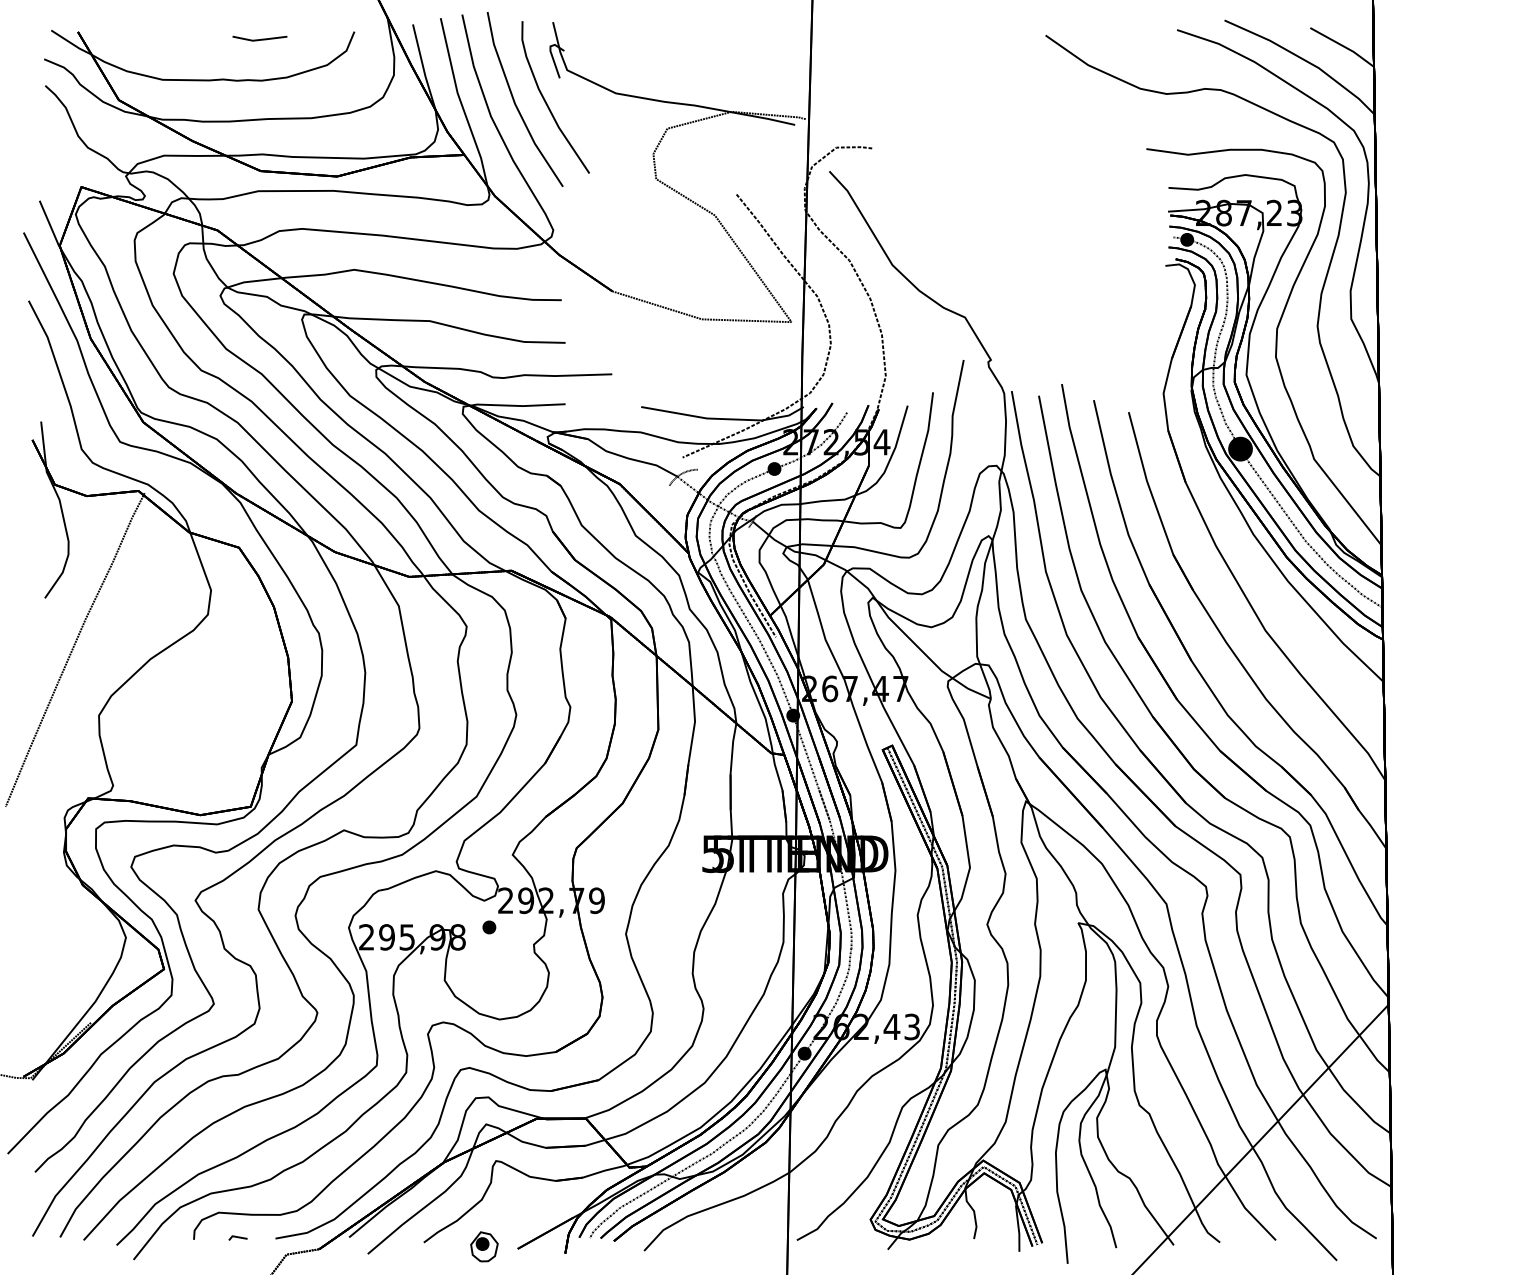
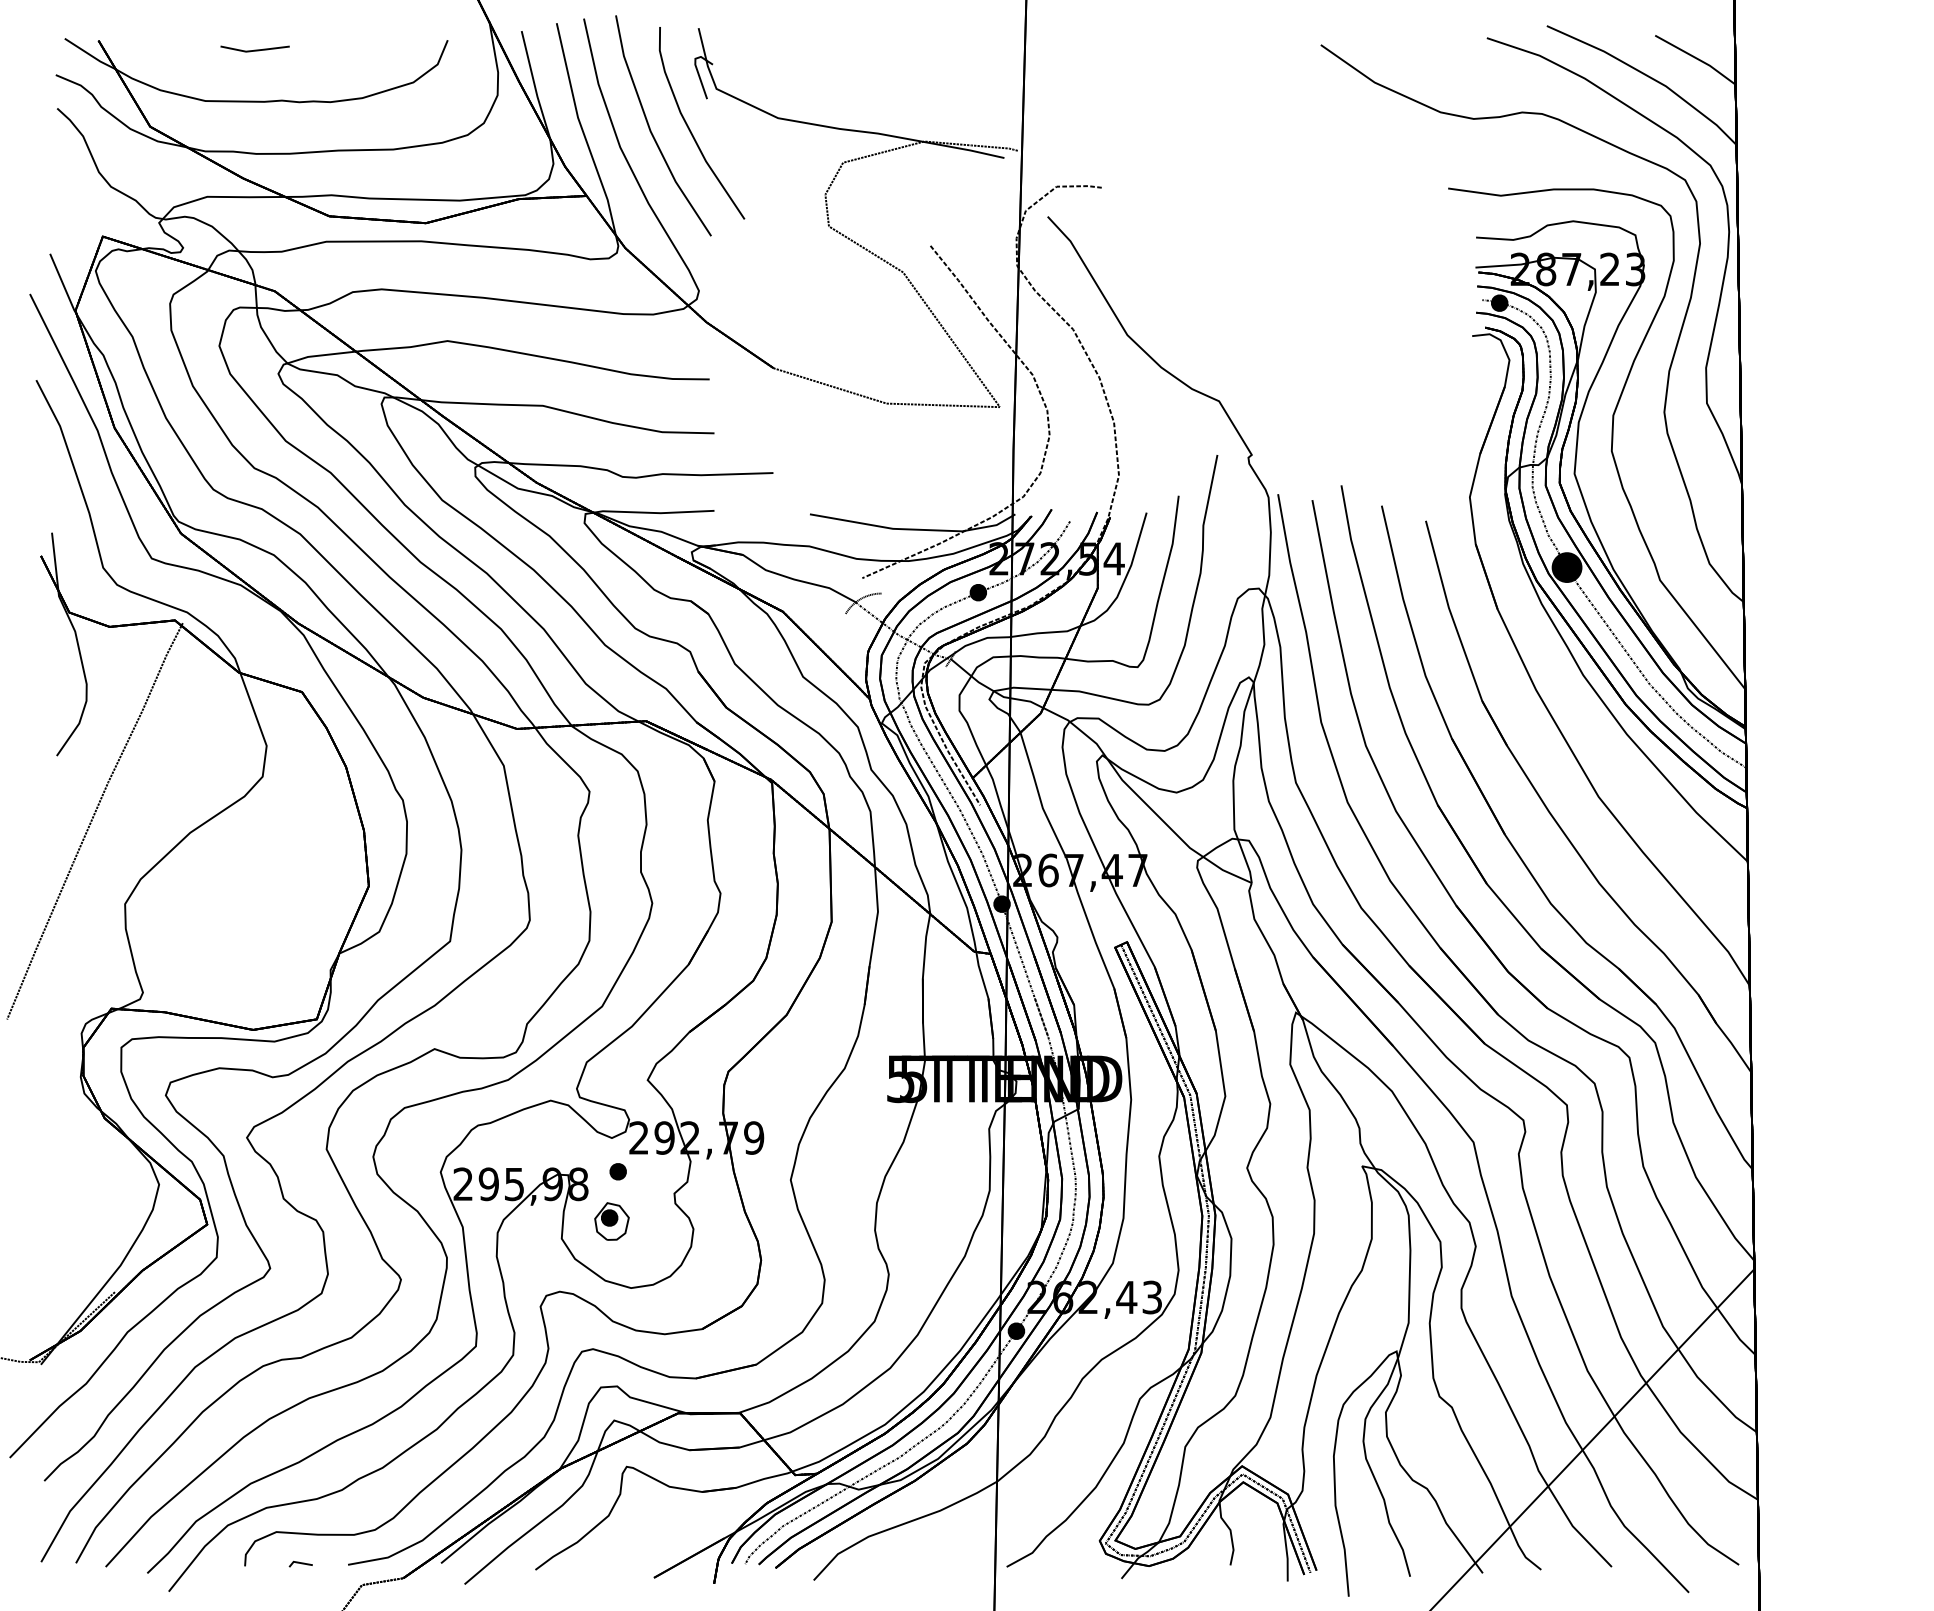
line: (259, 39) -> (254, 50), moved
part: (484, 1246) -> (612, 1221), moved

